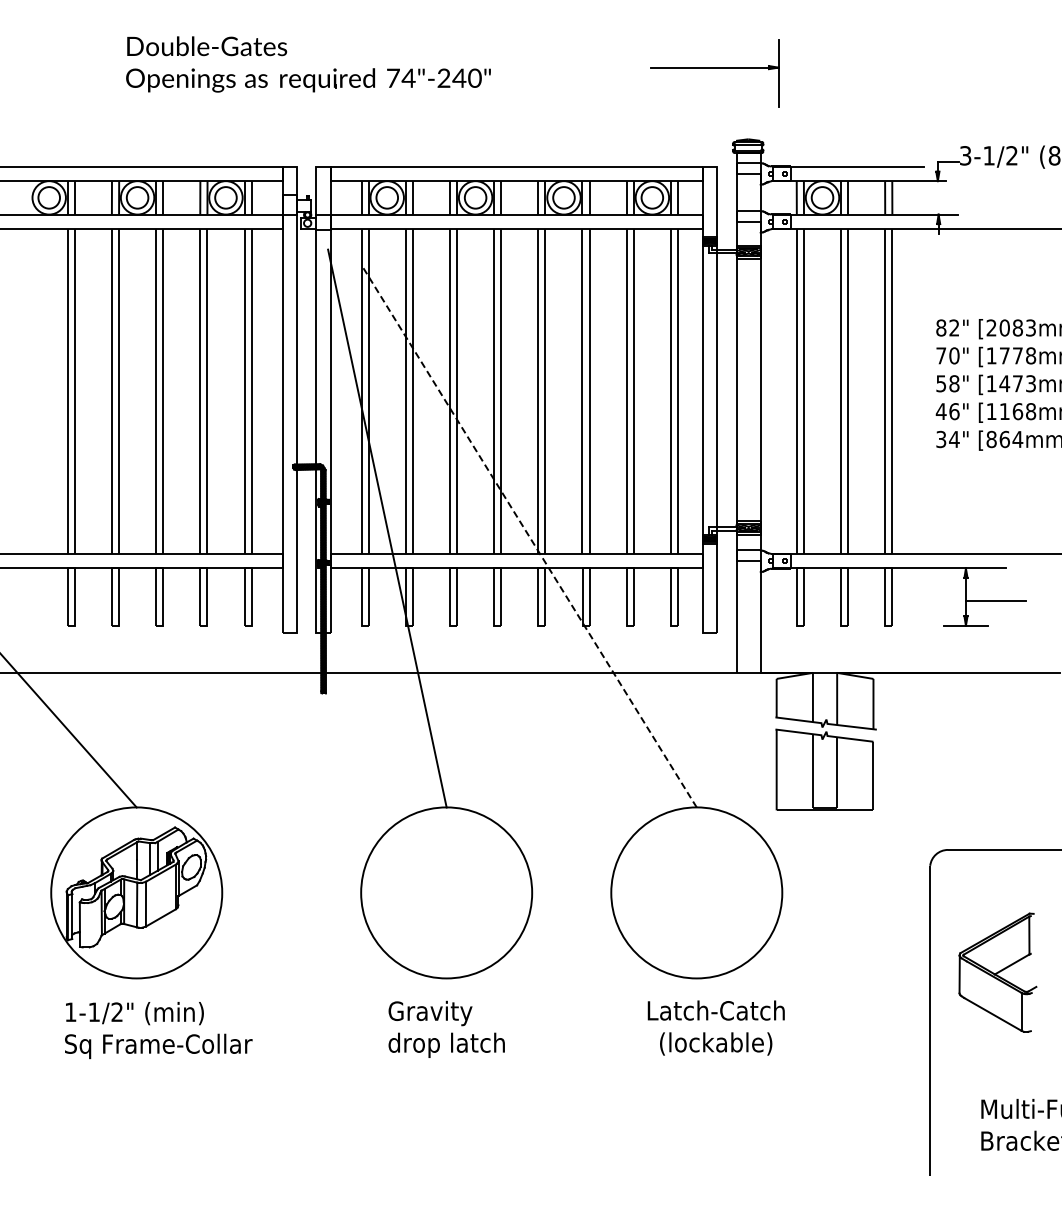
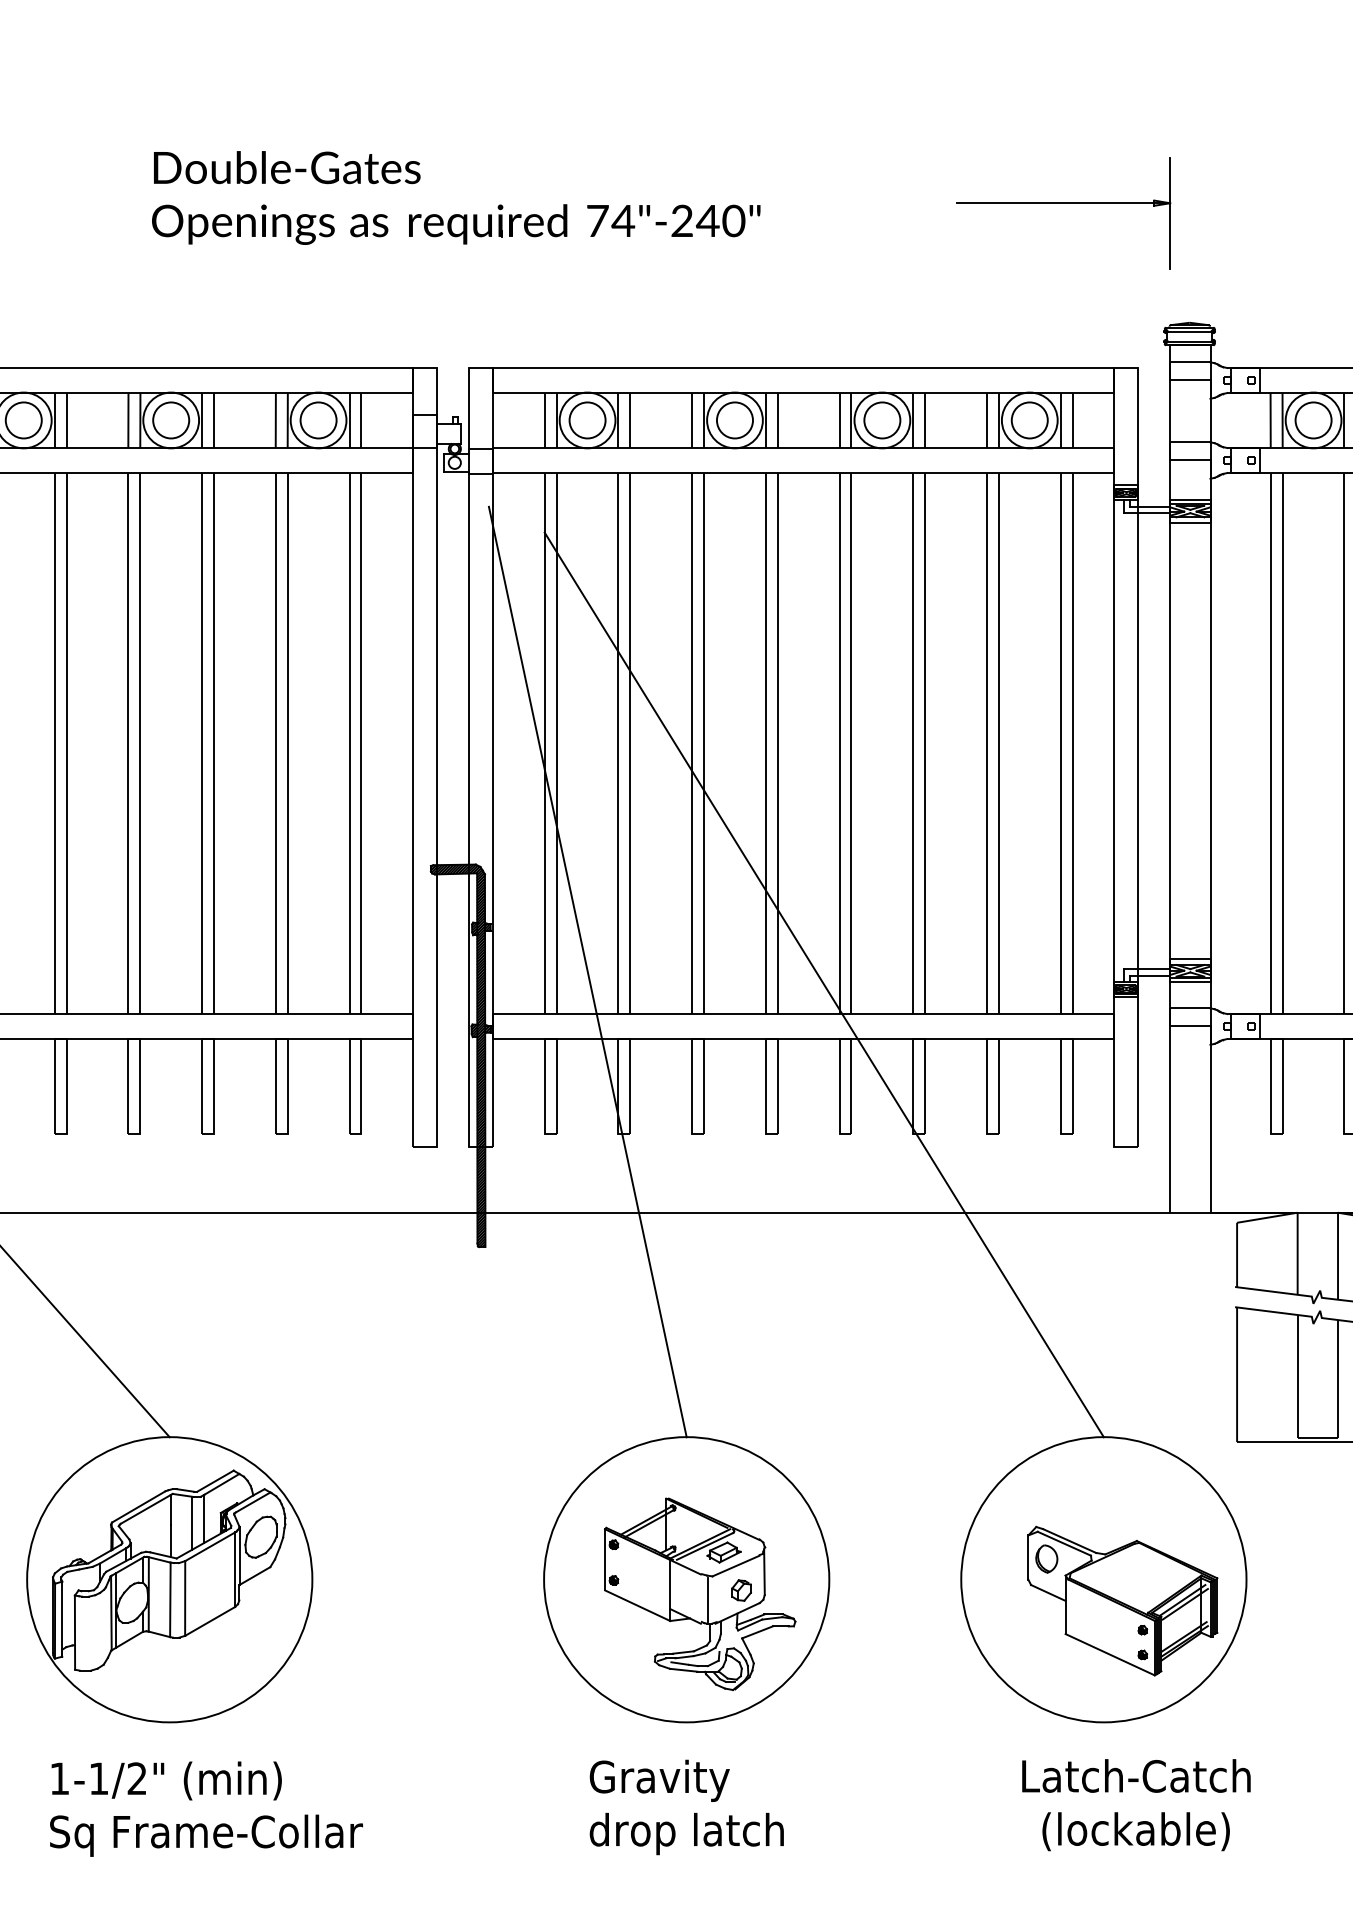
part: (714, 73) -> (1063, 213), moved
line: (529, 536) -> (824, 985), dashed -> solid
part: (454, 901) -> (699, 1594), added
part: (707, 905) -> (1121, 1600), added

